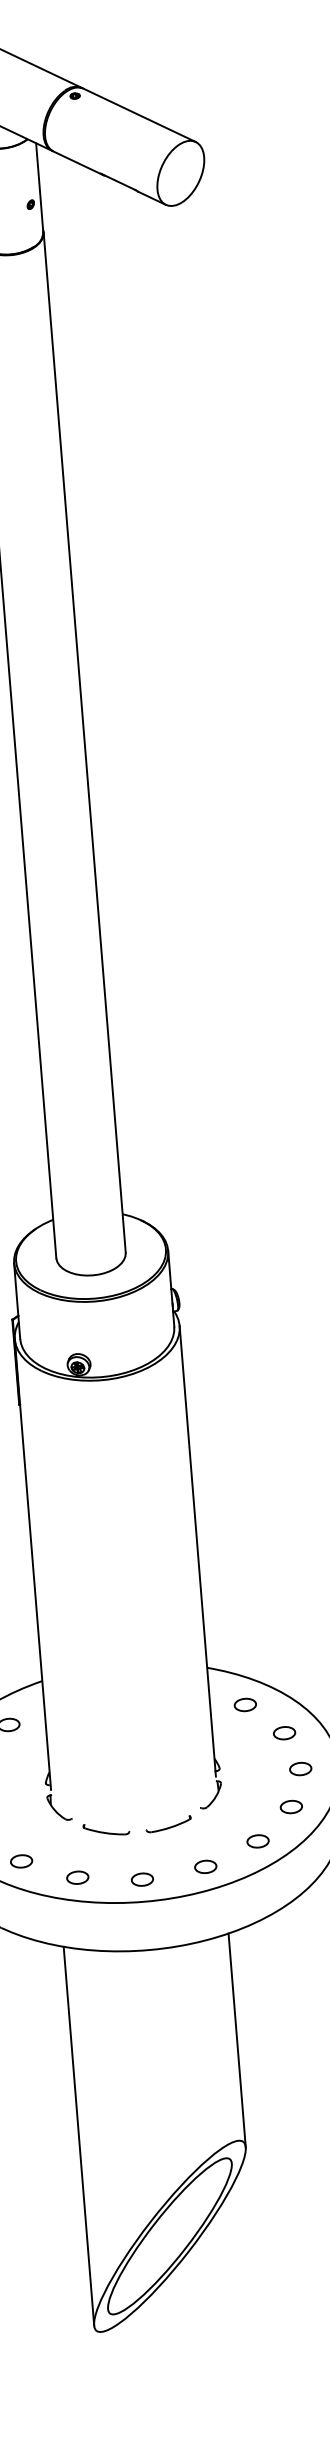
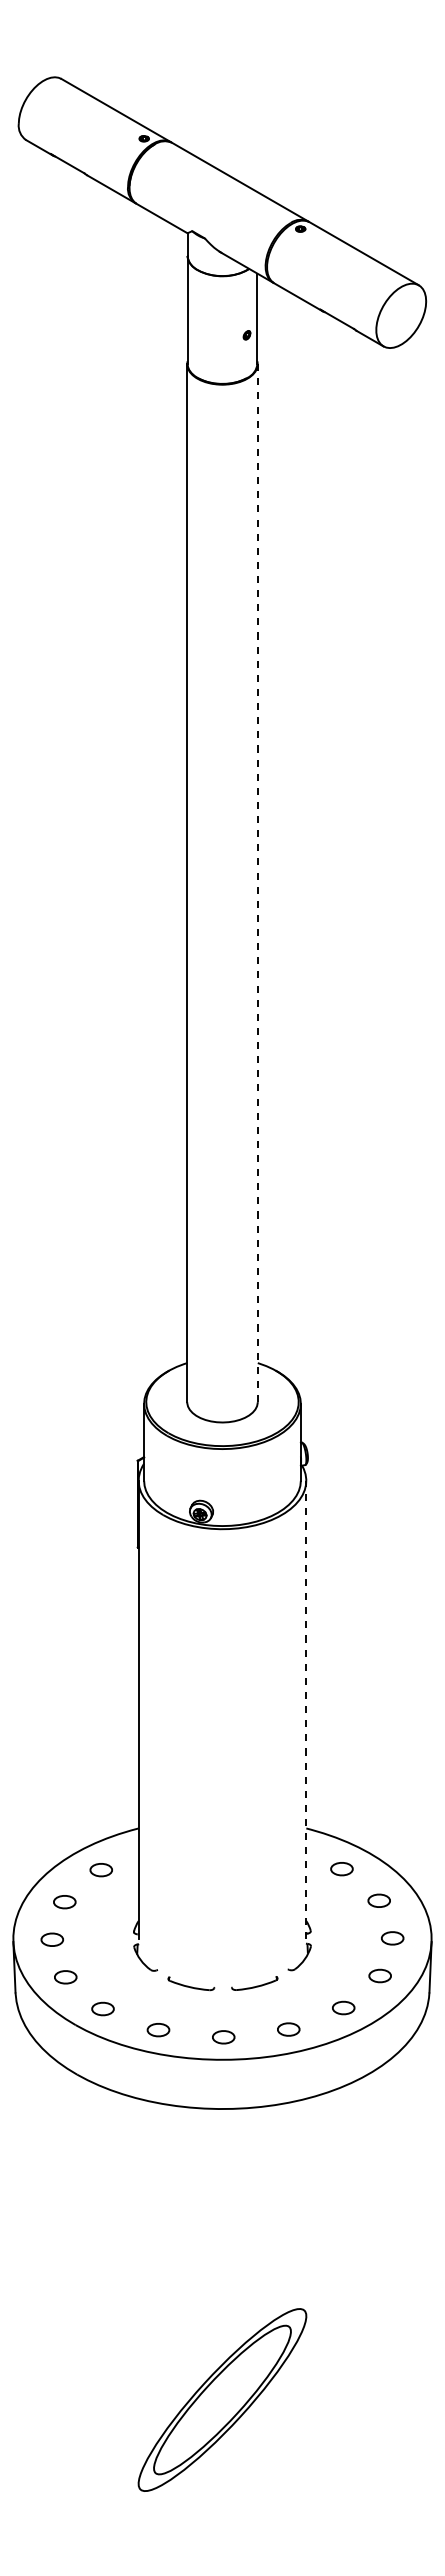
line: (84, 742) -> (257, 883), solid -> dashed
line: (197, 1550) -> (306, 1709), solid -> dashed
line: (237, 2040) -> (306, 2207), removed
line: (78, 2135) -> (138, 2290), removed

